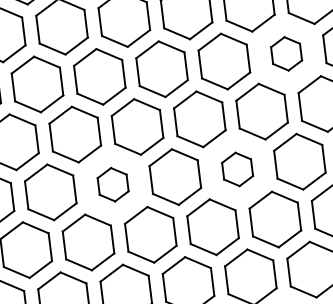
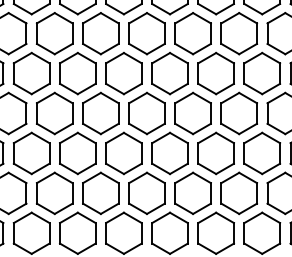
part: (285, 53) -> (215, 73), size x1.67
part: (236, 169) -> (169, 153), size x1.67
part: (112, 184) -> (77, 153), size x1.67

